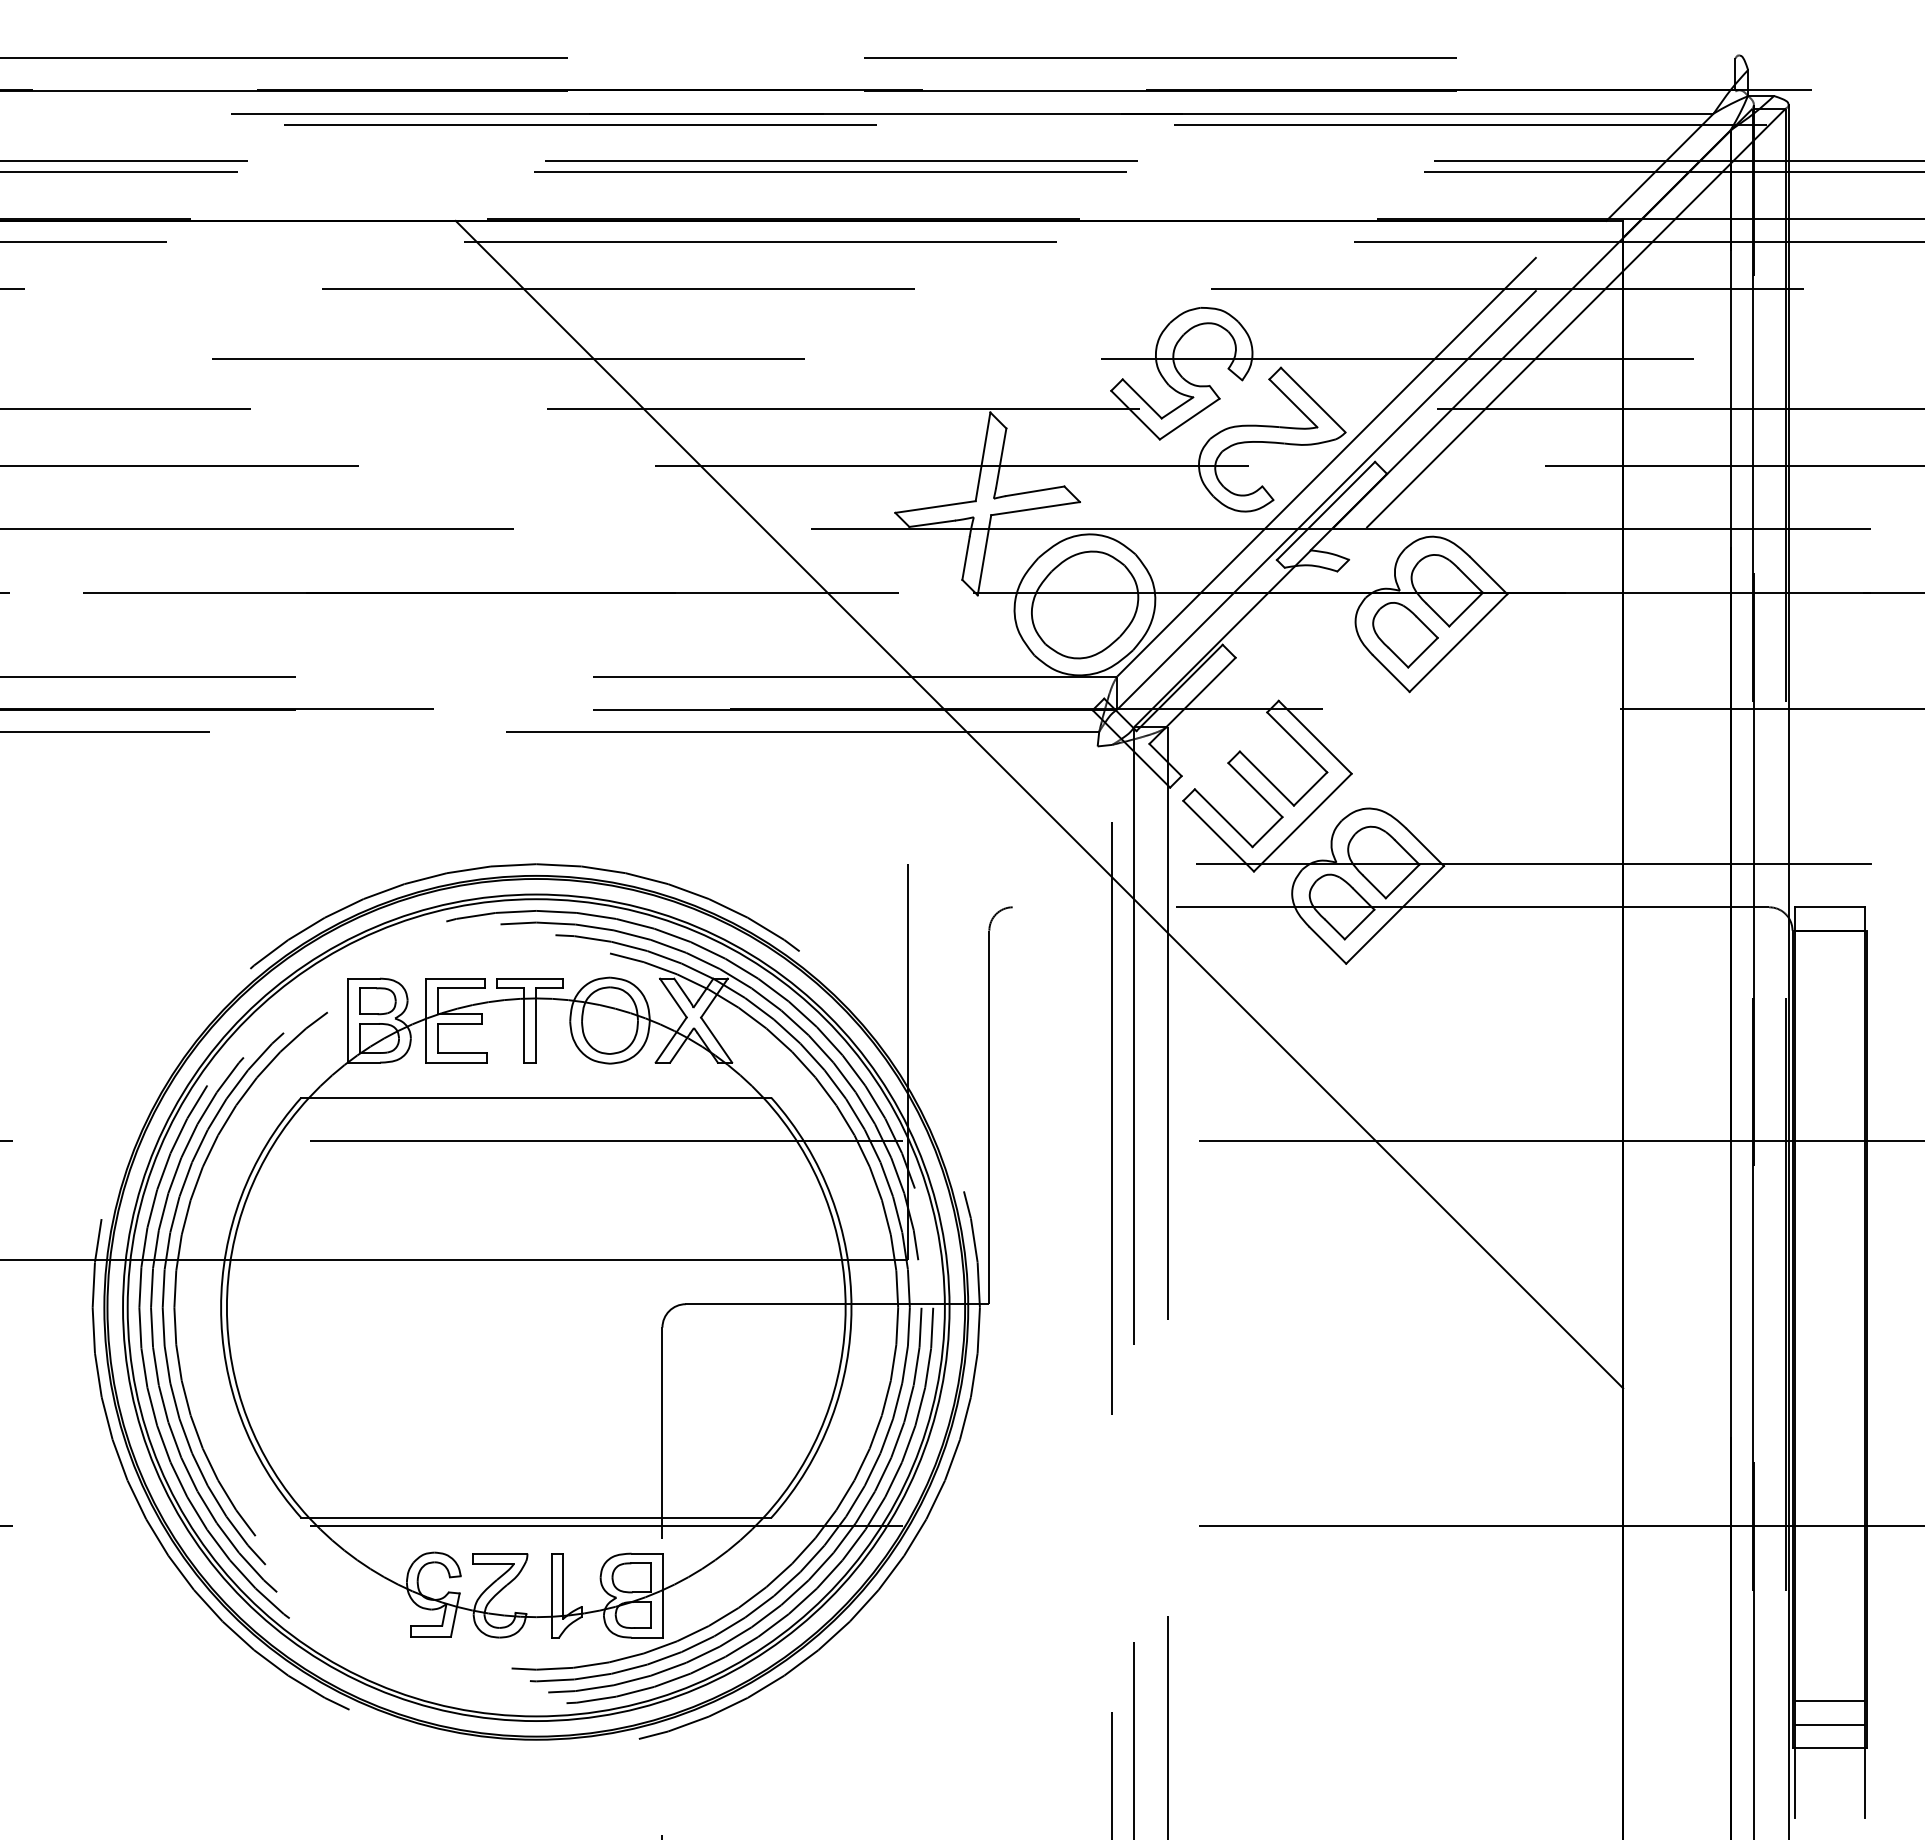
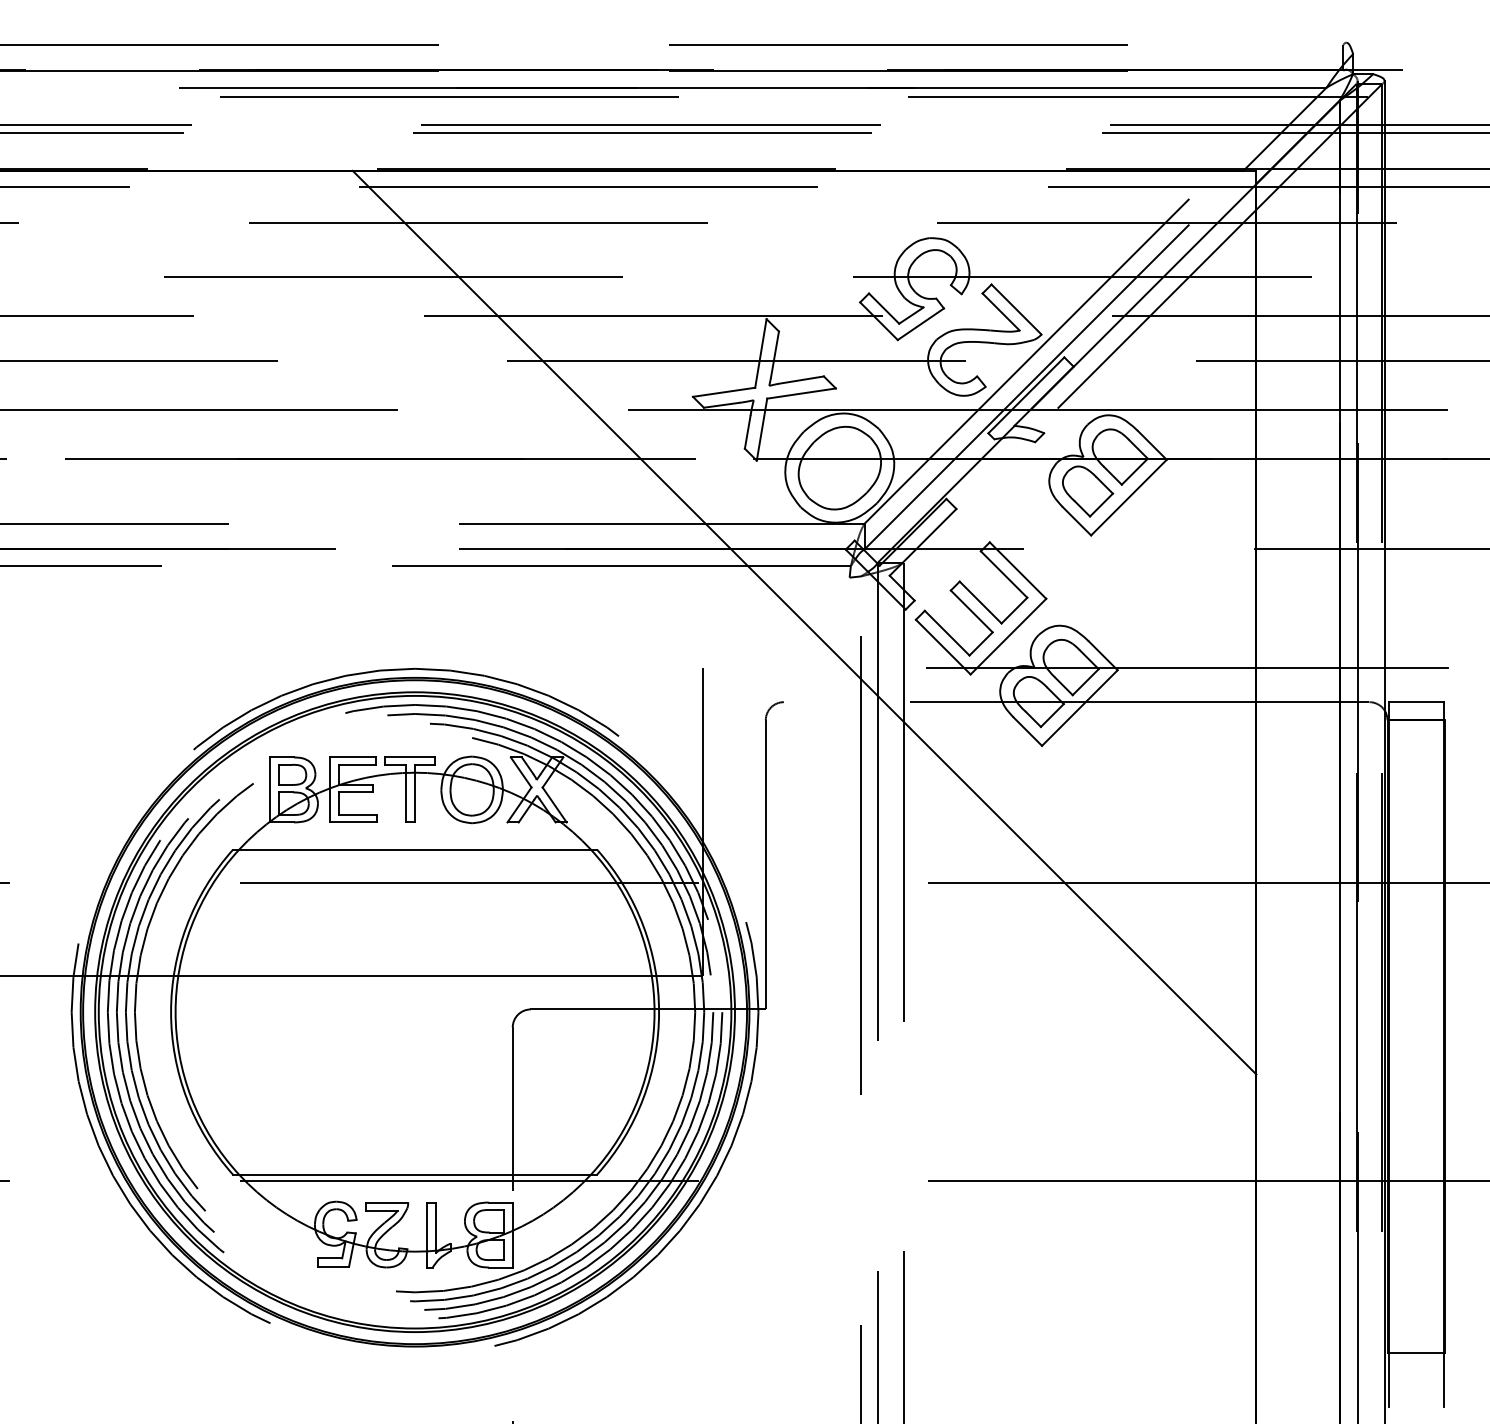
line: (1829, 1701) -> (1416, 1316), removed
line: (1829, 1724) -> (1416, 1334), removed

